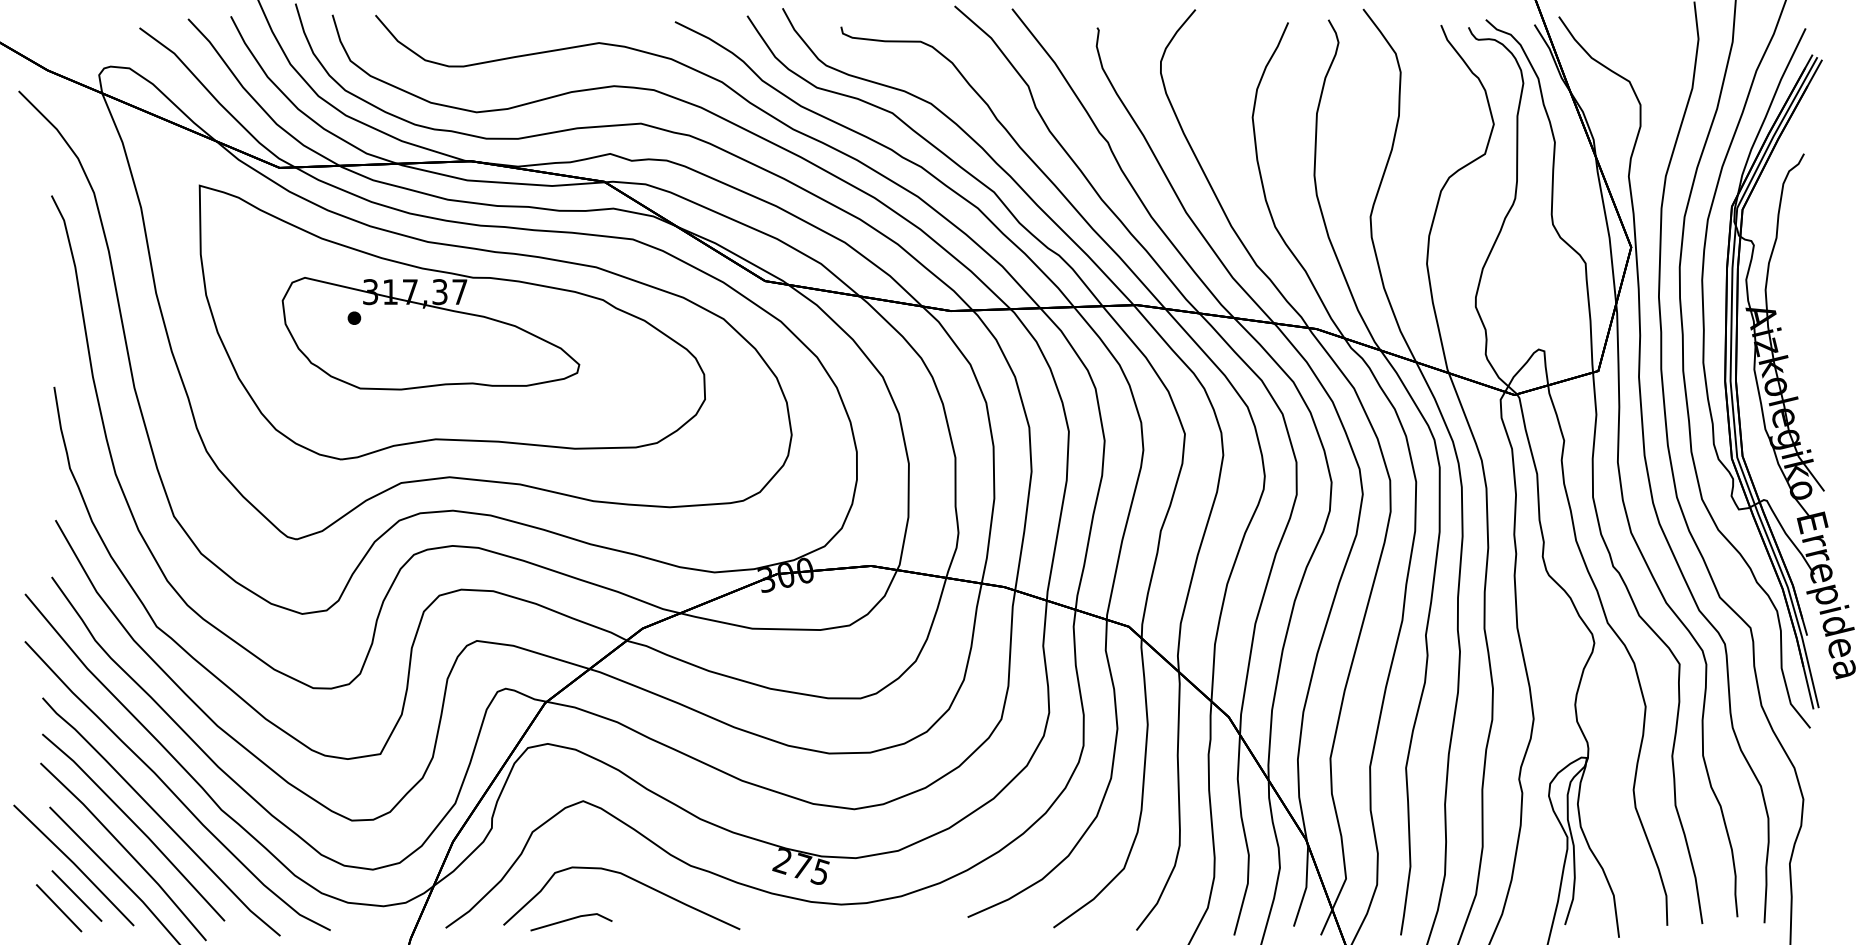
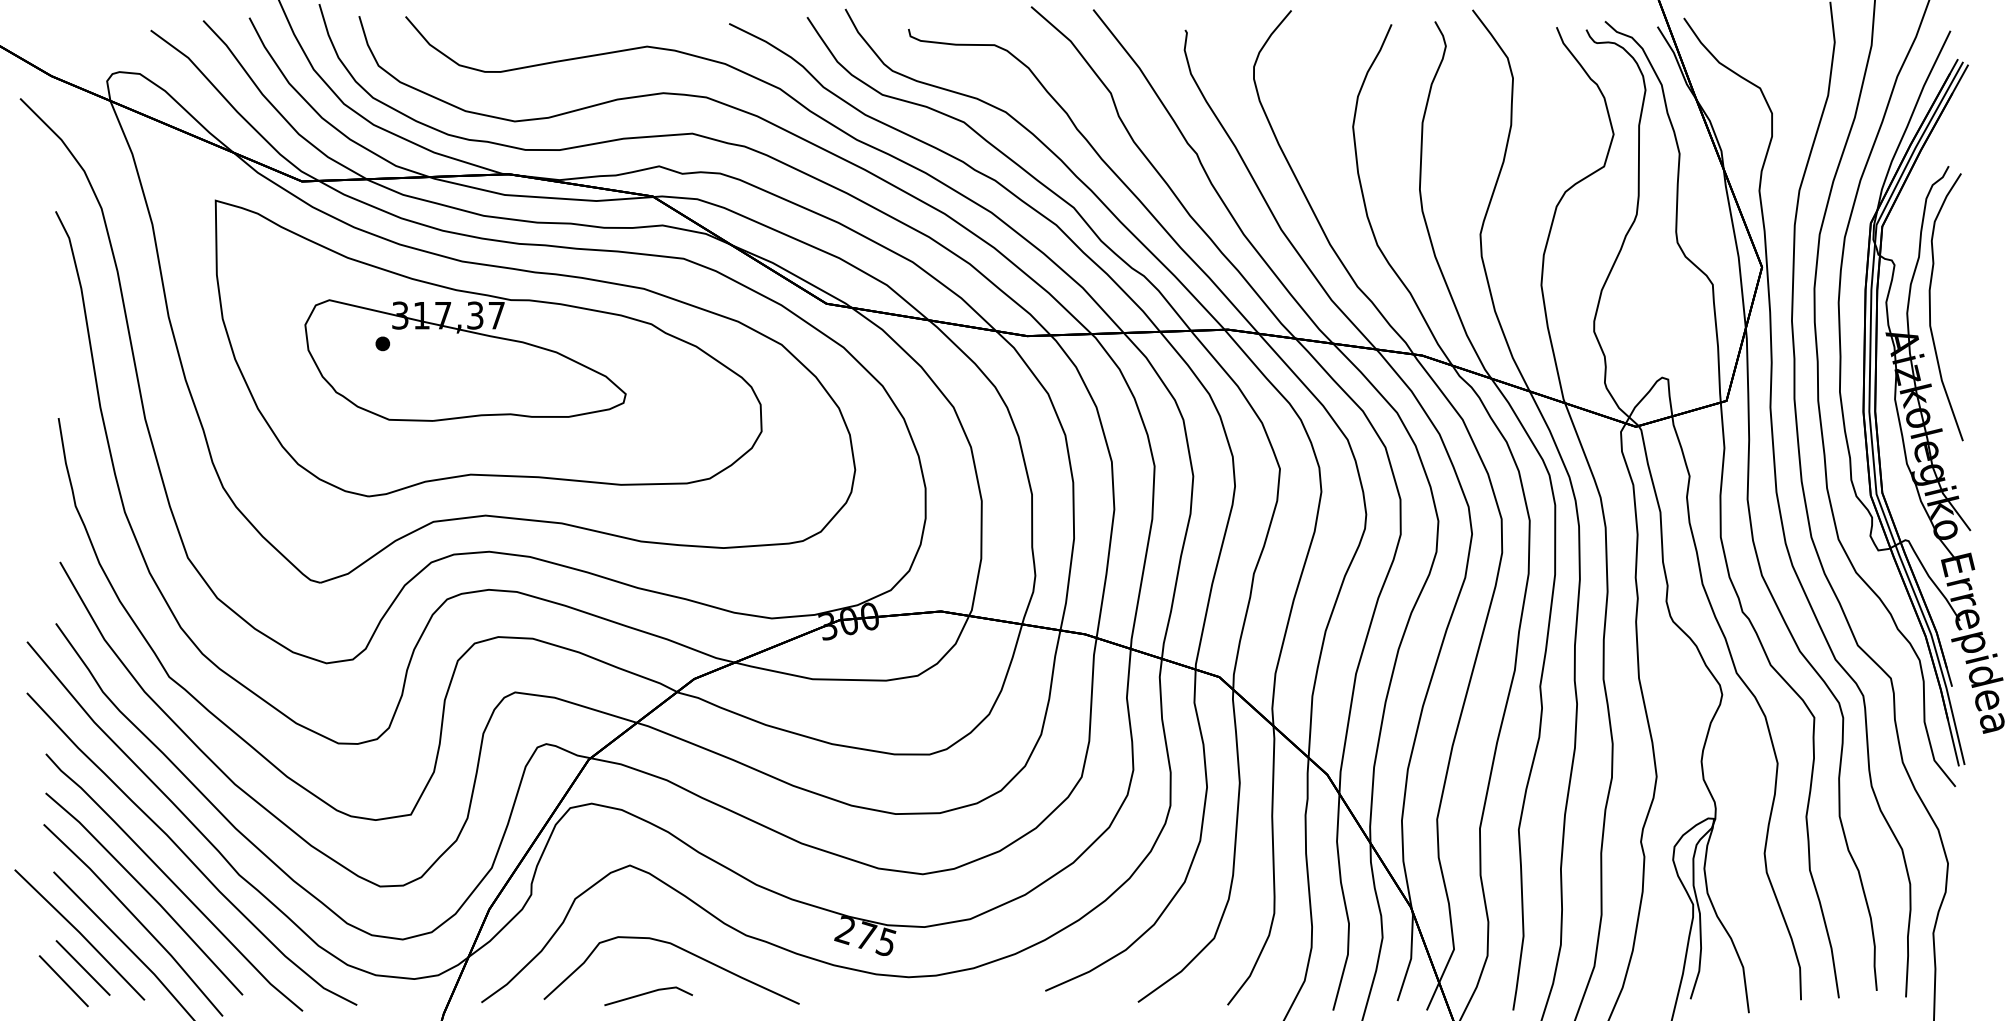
curve: (1787, 284) -> (1930, 307), added
line: (570, 920) -> (647, 994), moved

